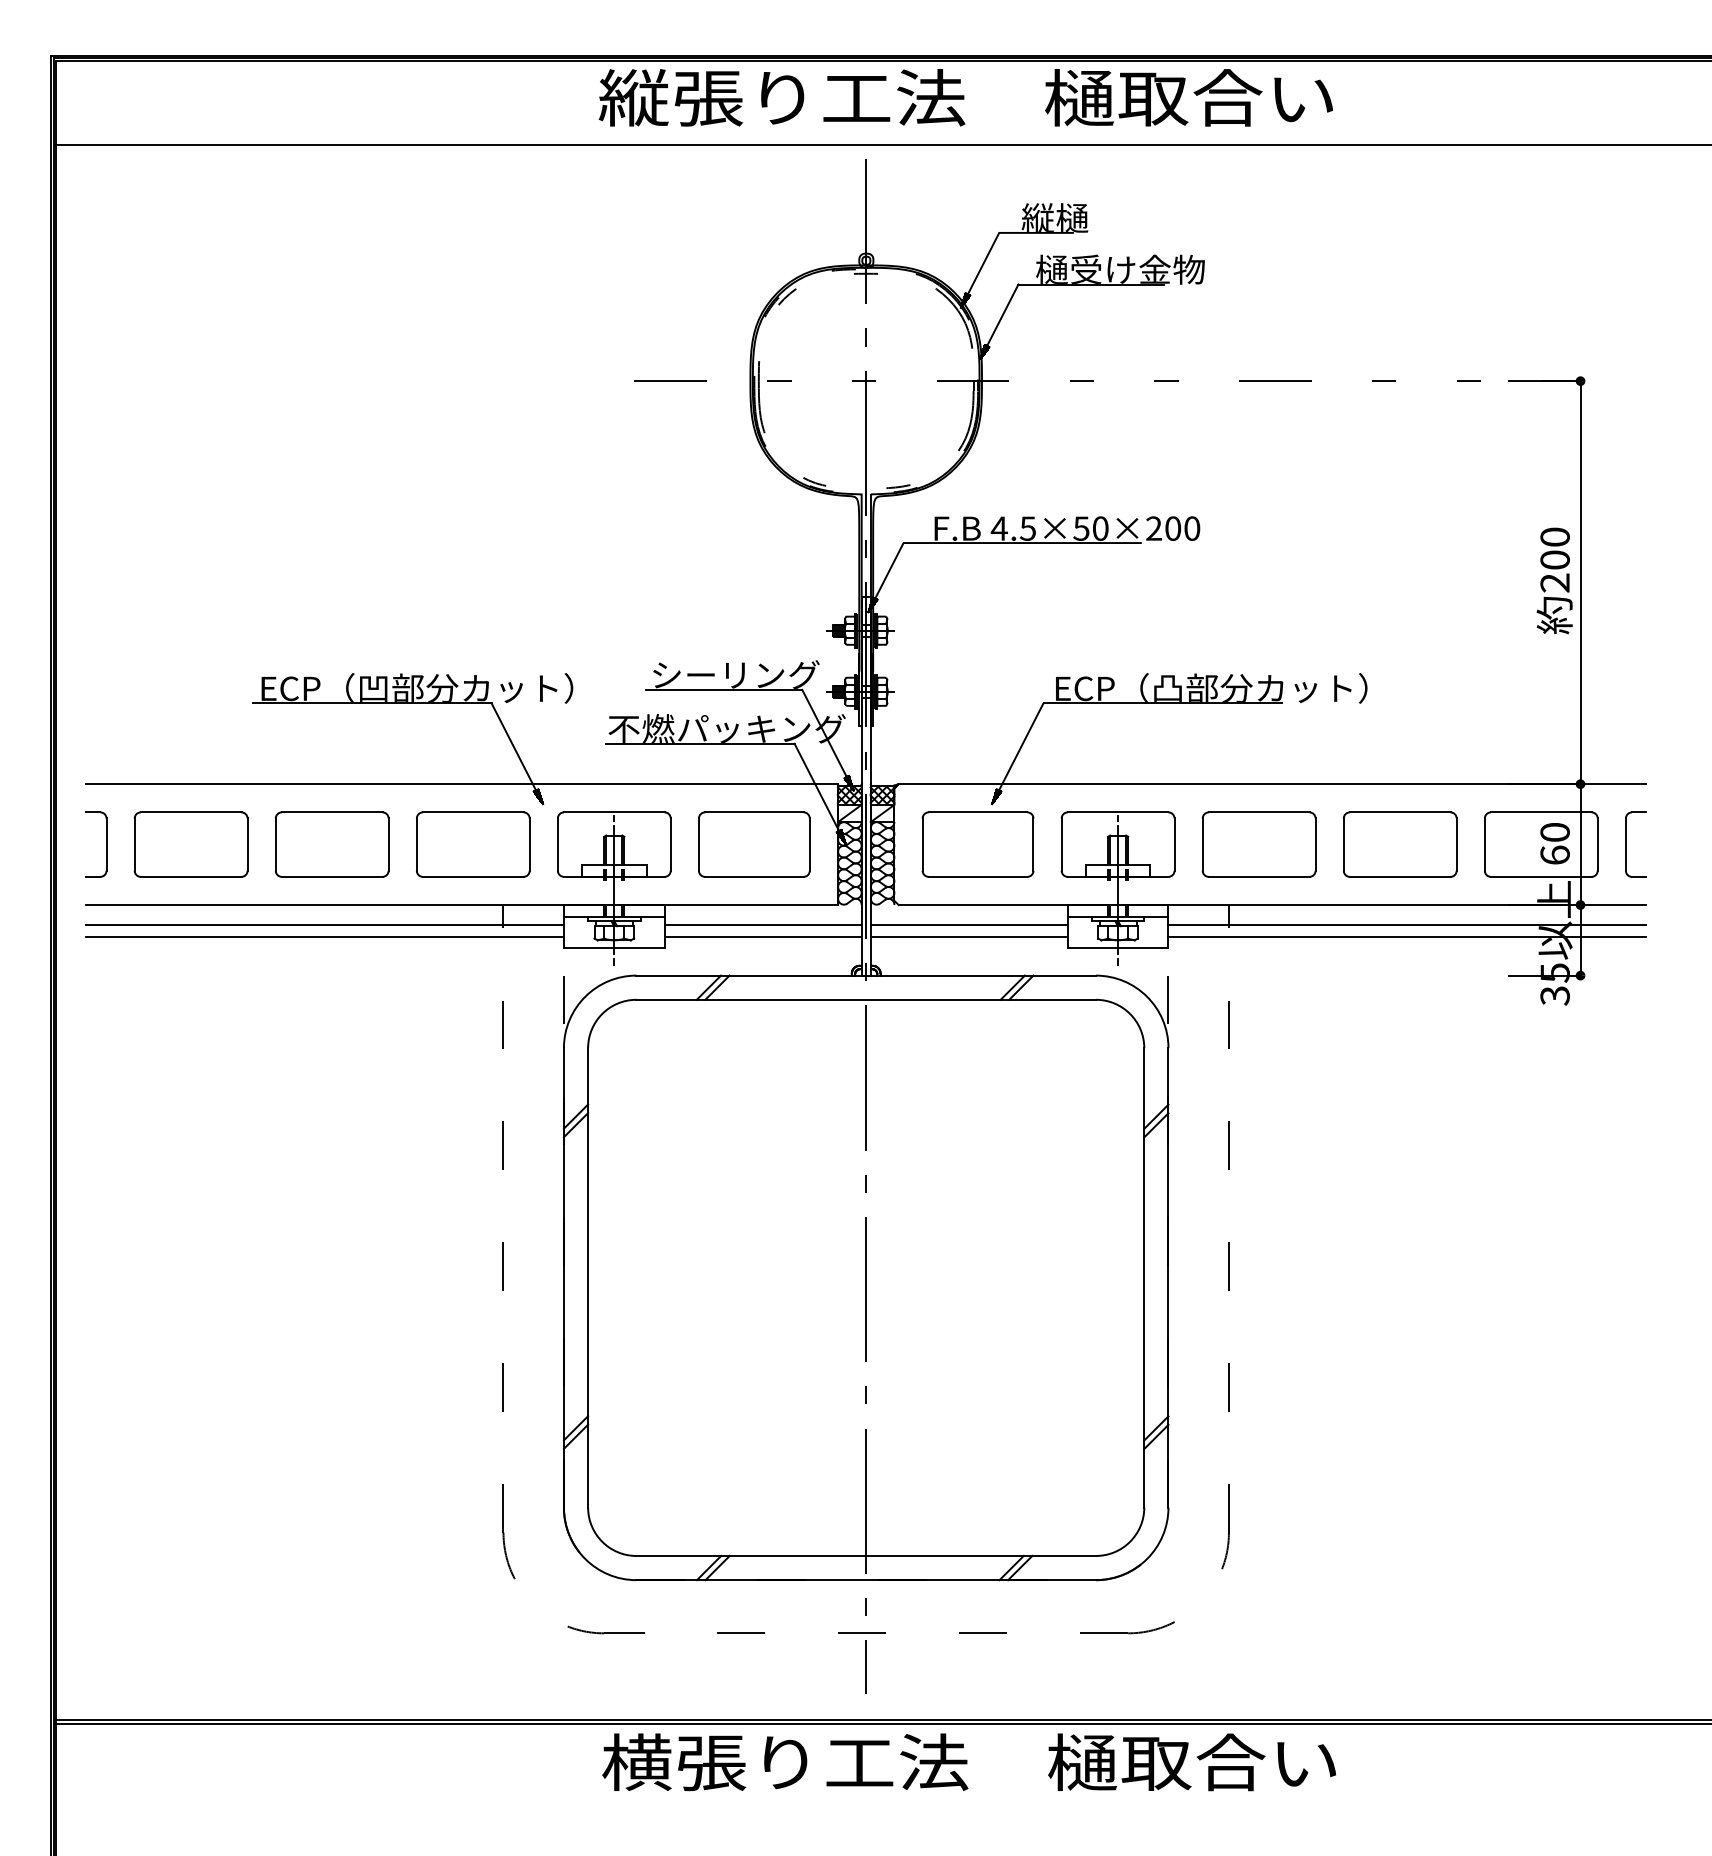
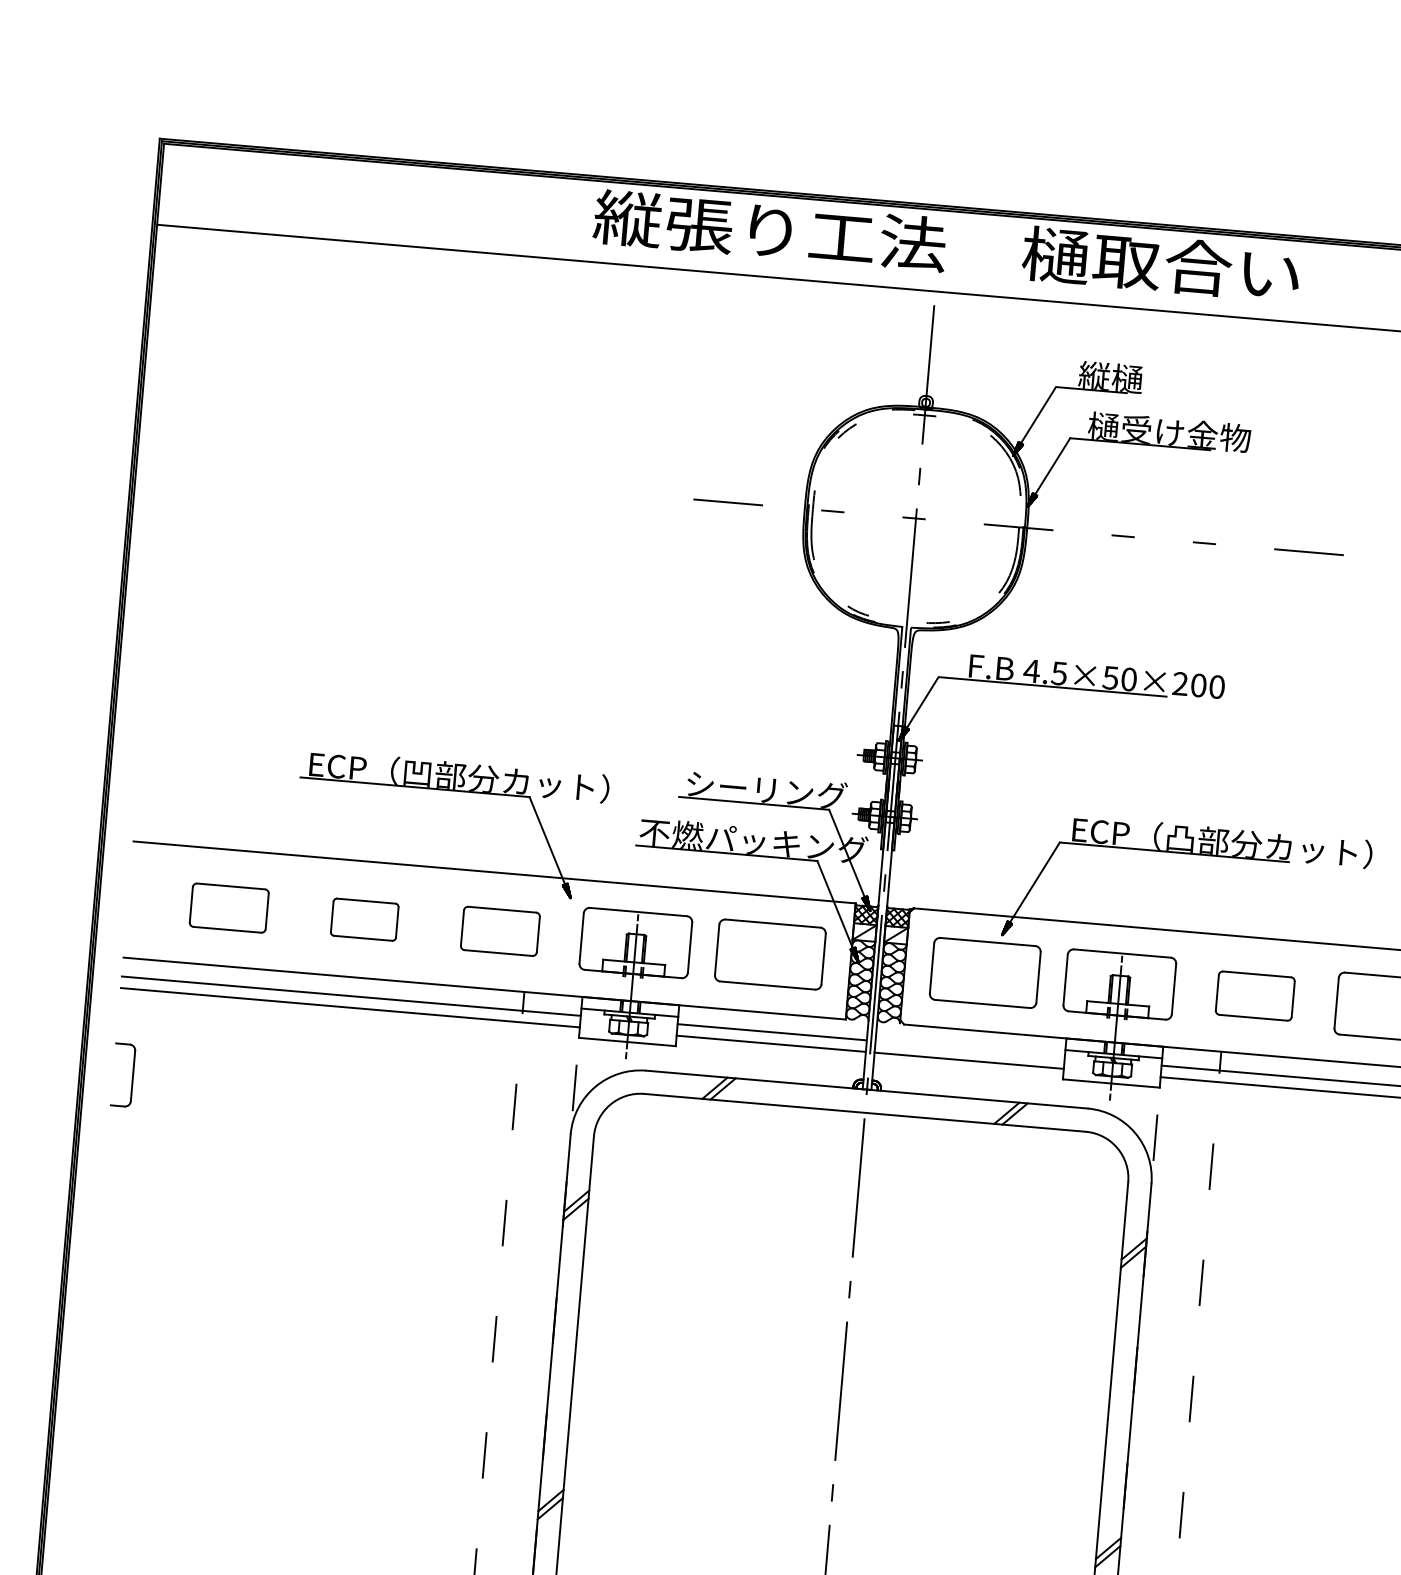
text: (965, 97) -> (946, 245), moved
part: (106, 844) -> (133, 1075), moved
part: (190, 844) -> (228, 907), size x0.7
part: (331, 844) -> (364, 919), size x0.6
part: (473, 844) -> (500, 931), size x0.7
part: (1258, 844) -> (1254, 995), size x0.7
line: (968, 924) -> (969, 1048), removed

